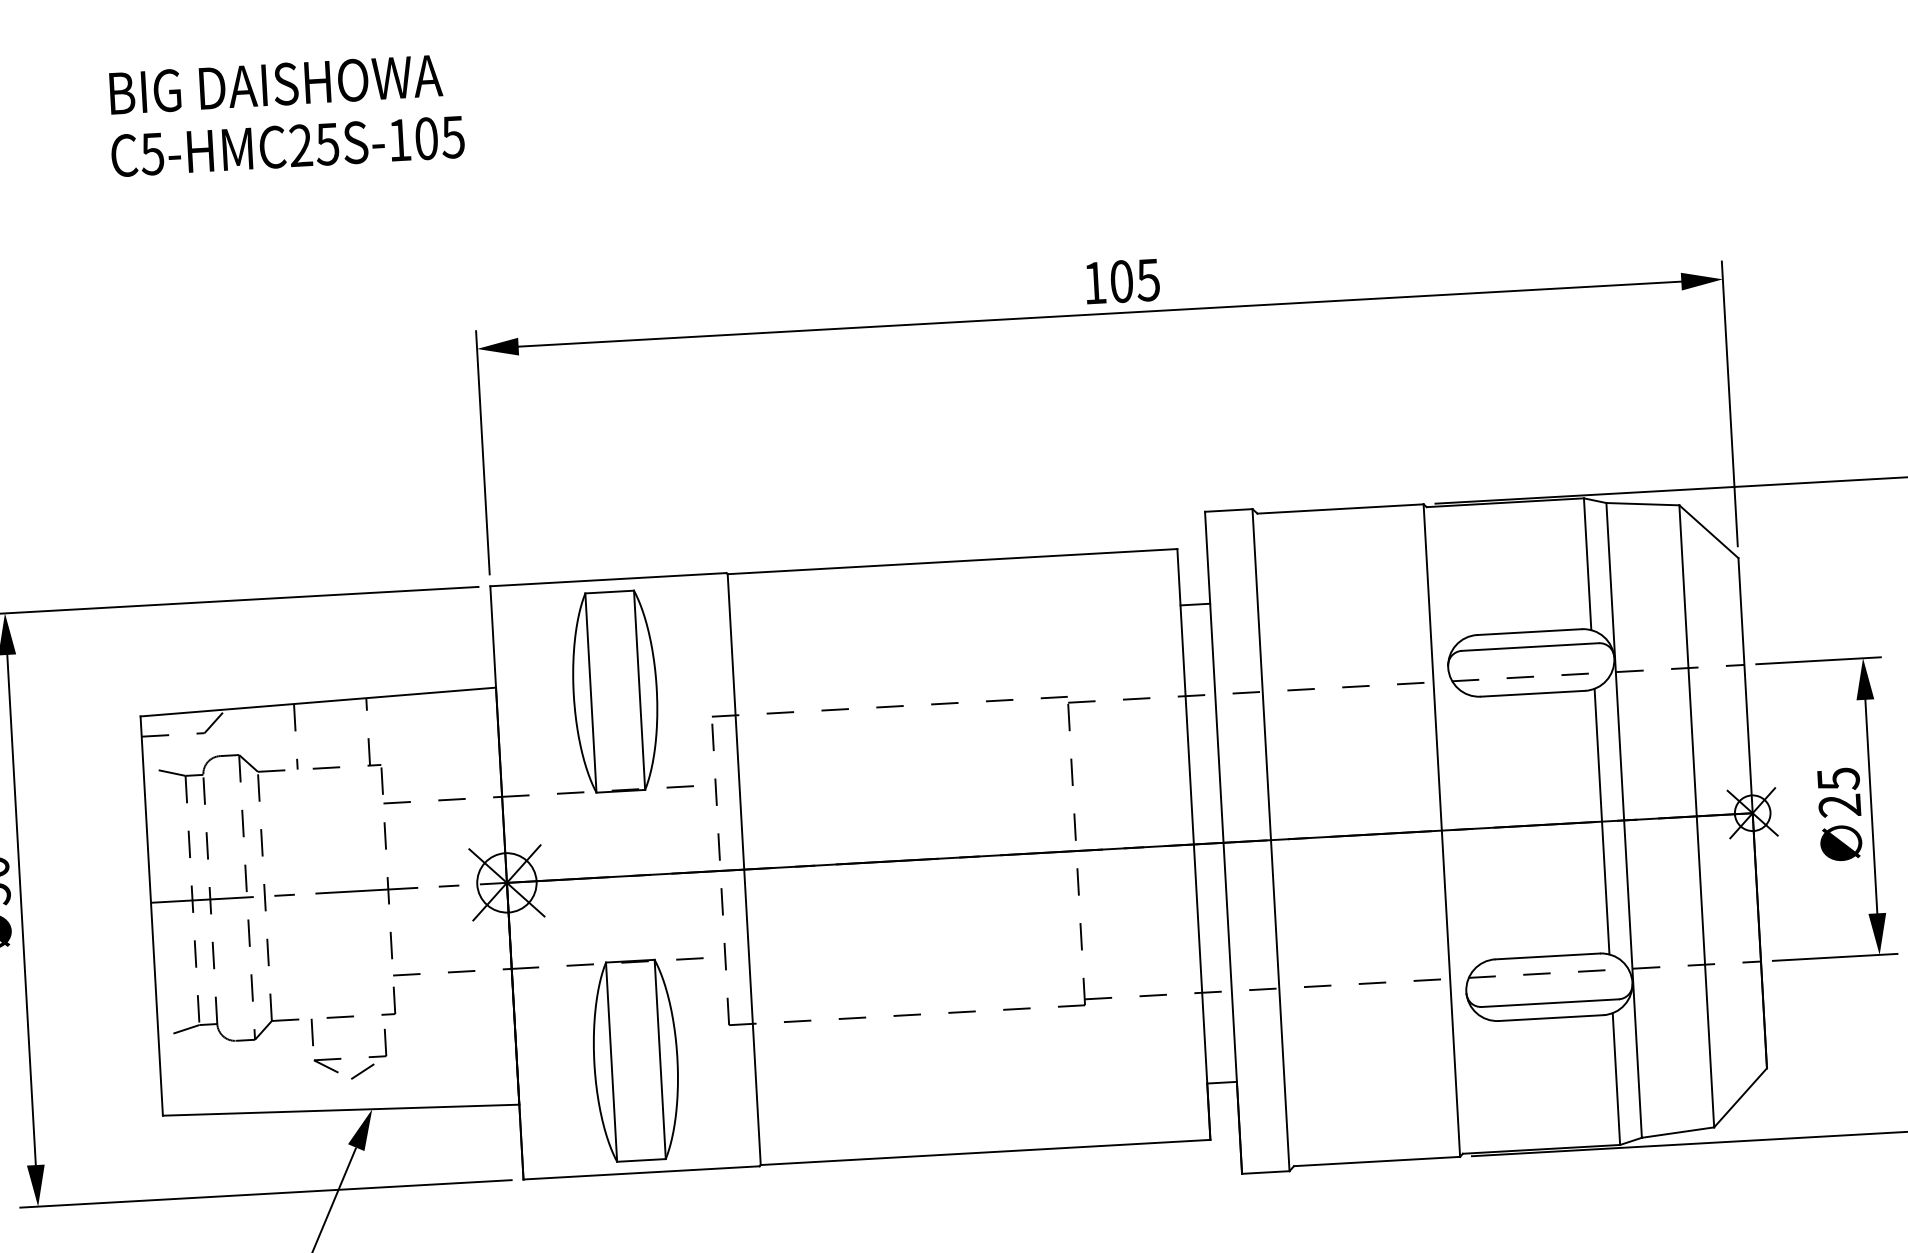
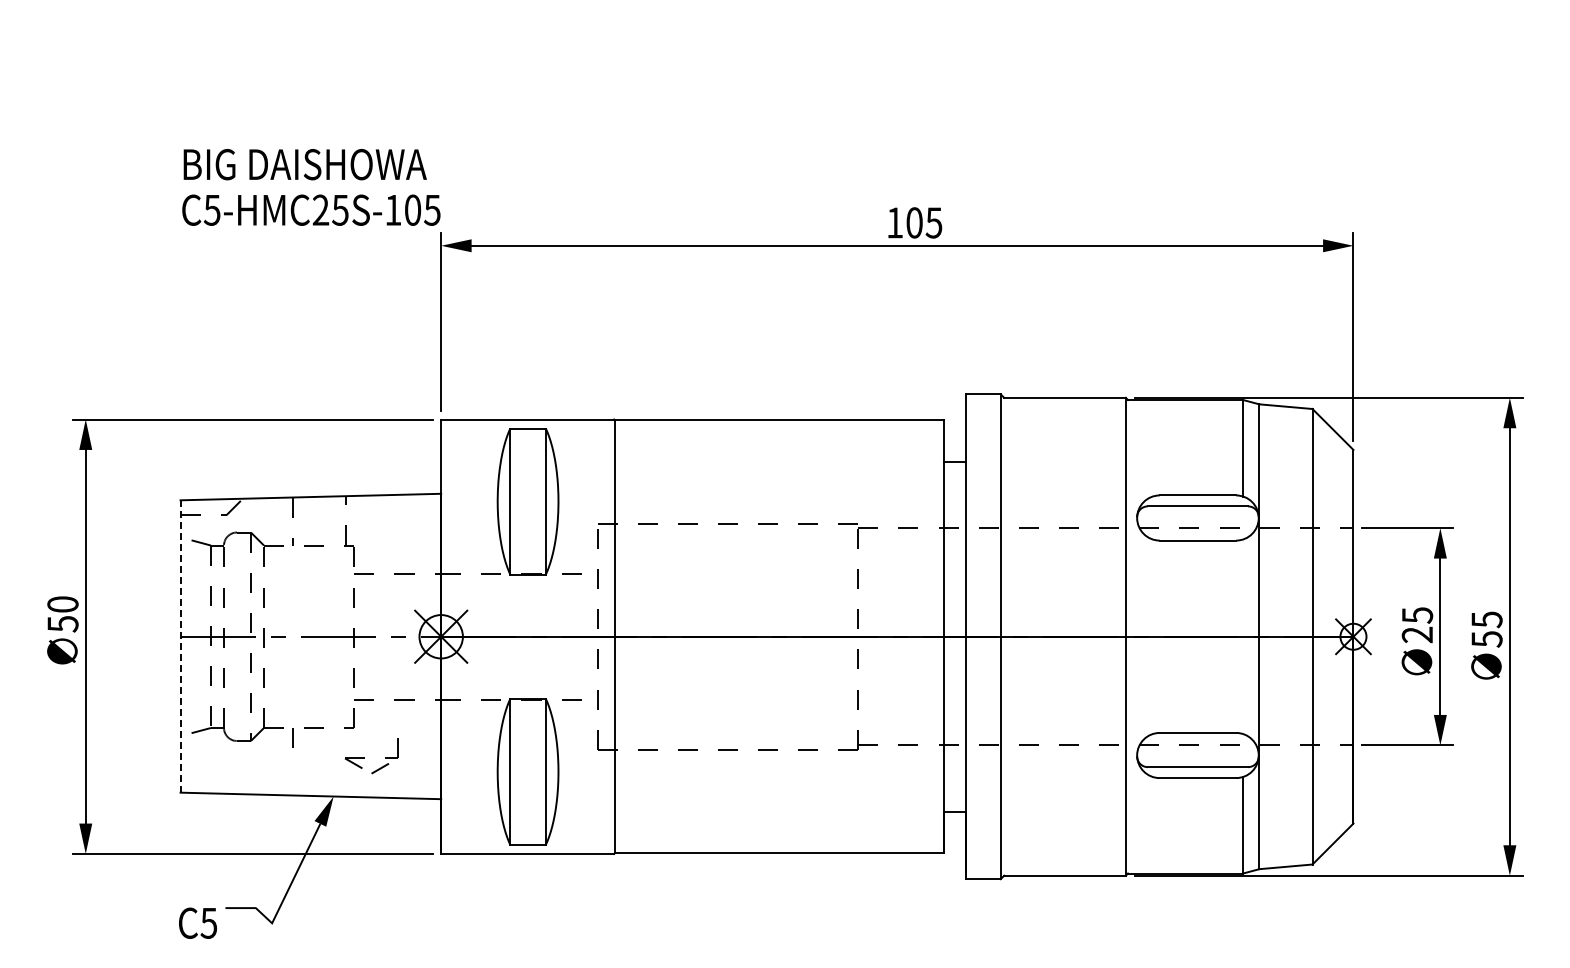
text: (286, 115) -> (311, 187), moved
line: (1602, 821) -> (1243, 636), removed
line: (151, 916) -> (180, 646), solid -> dashed
part: (340, 1057) -> (364, 757), moved

